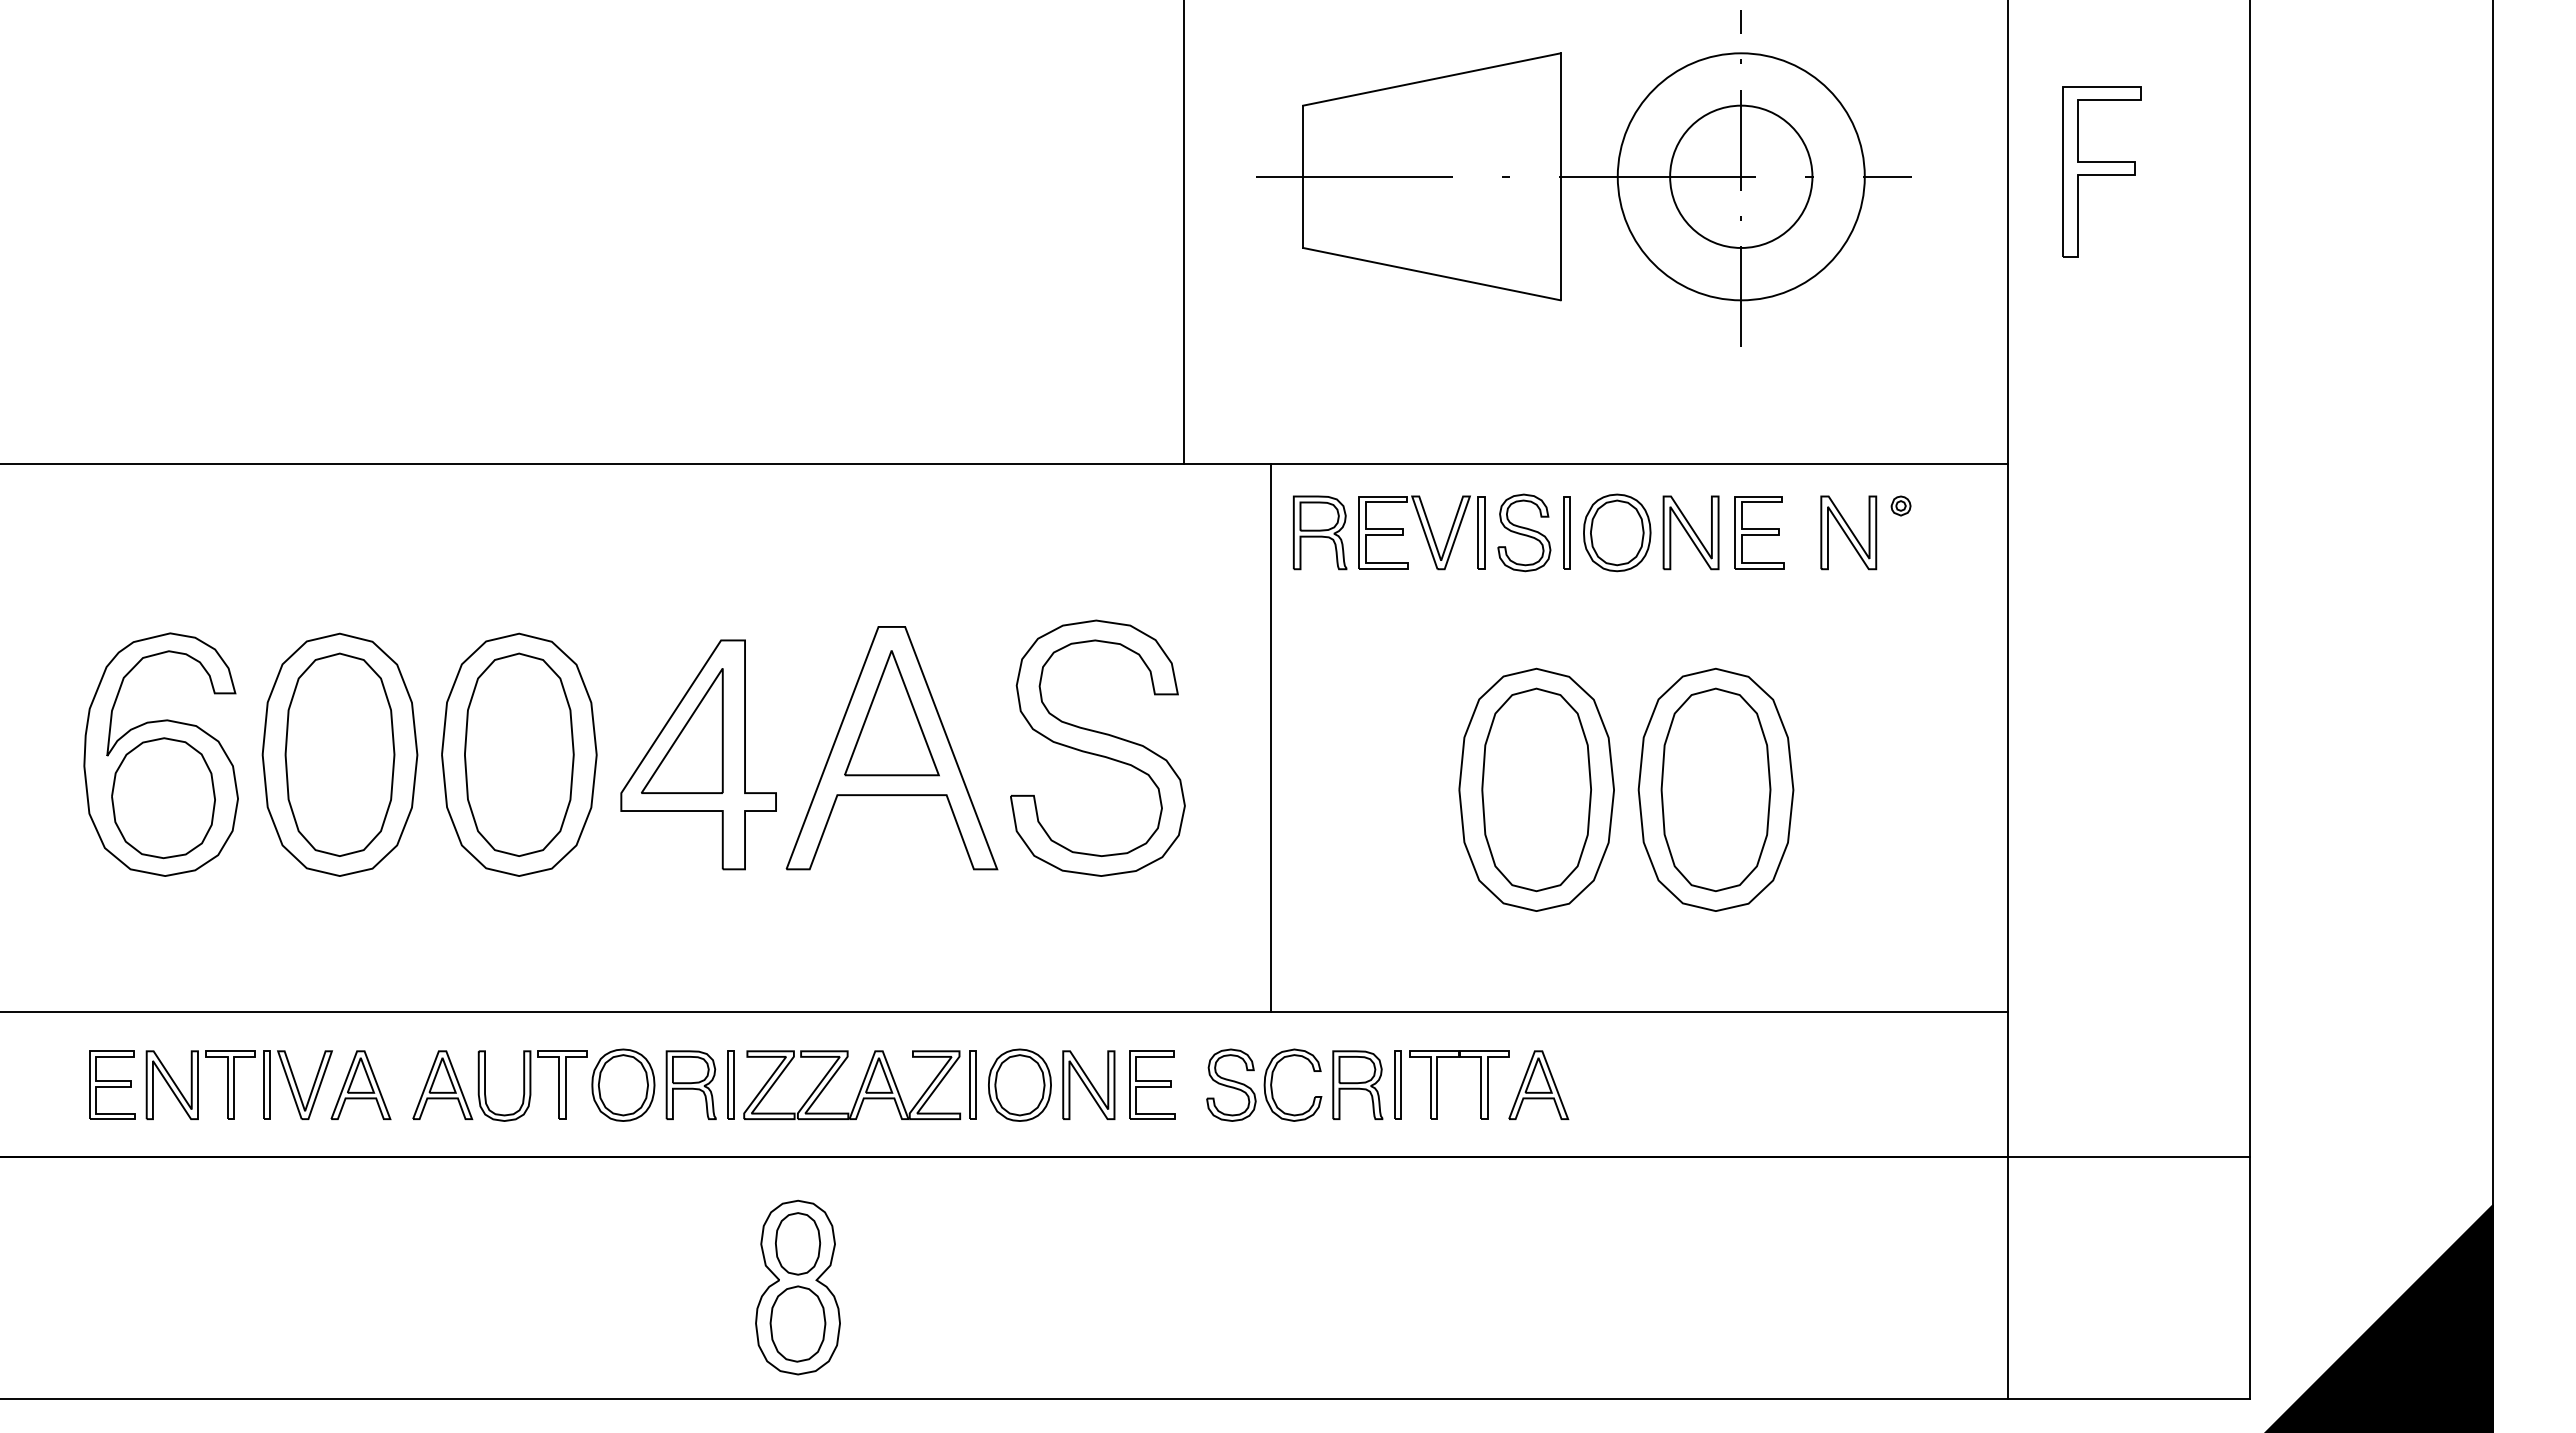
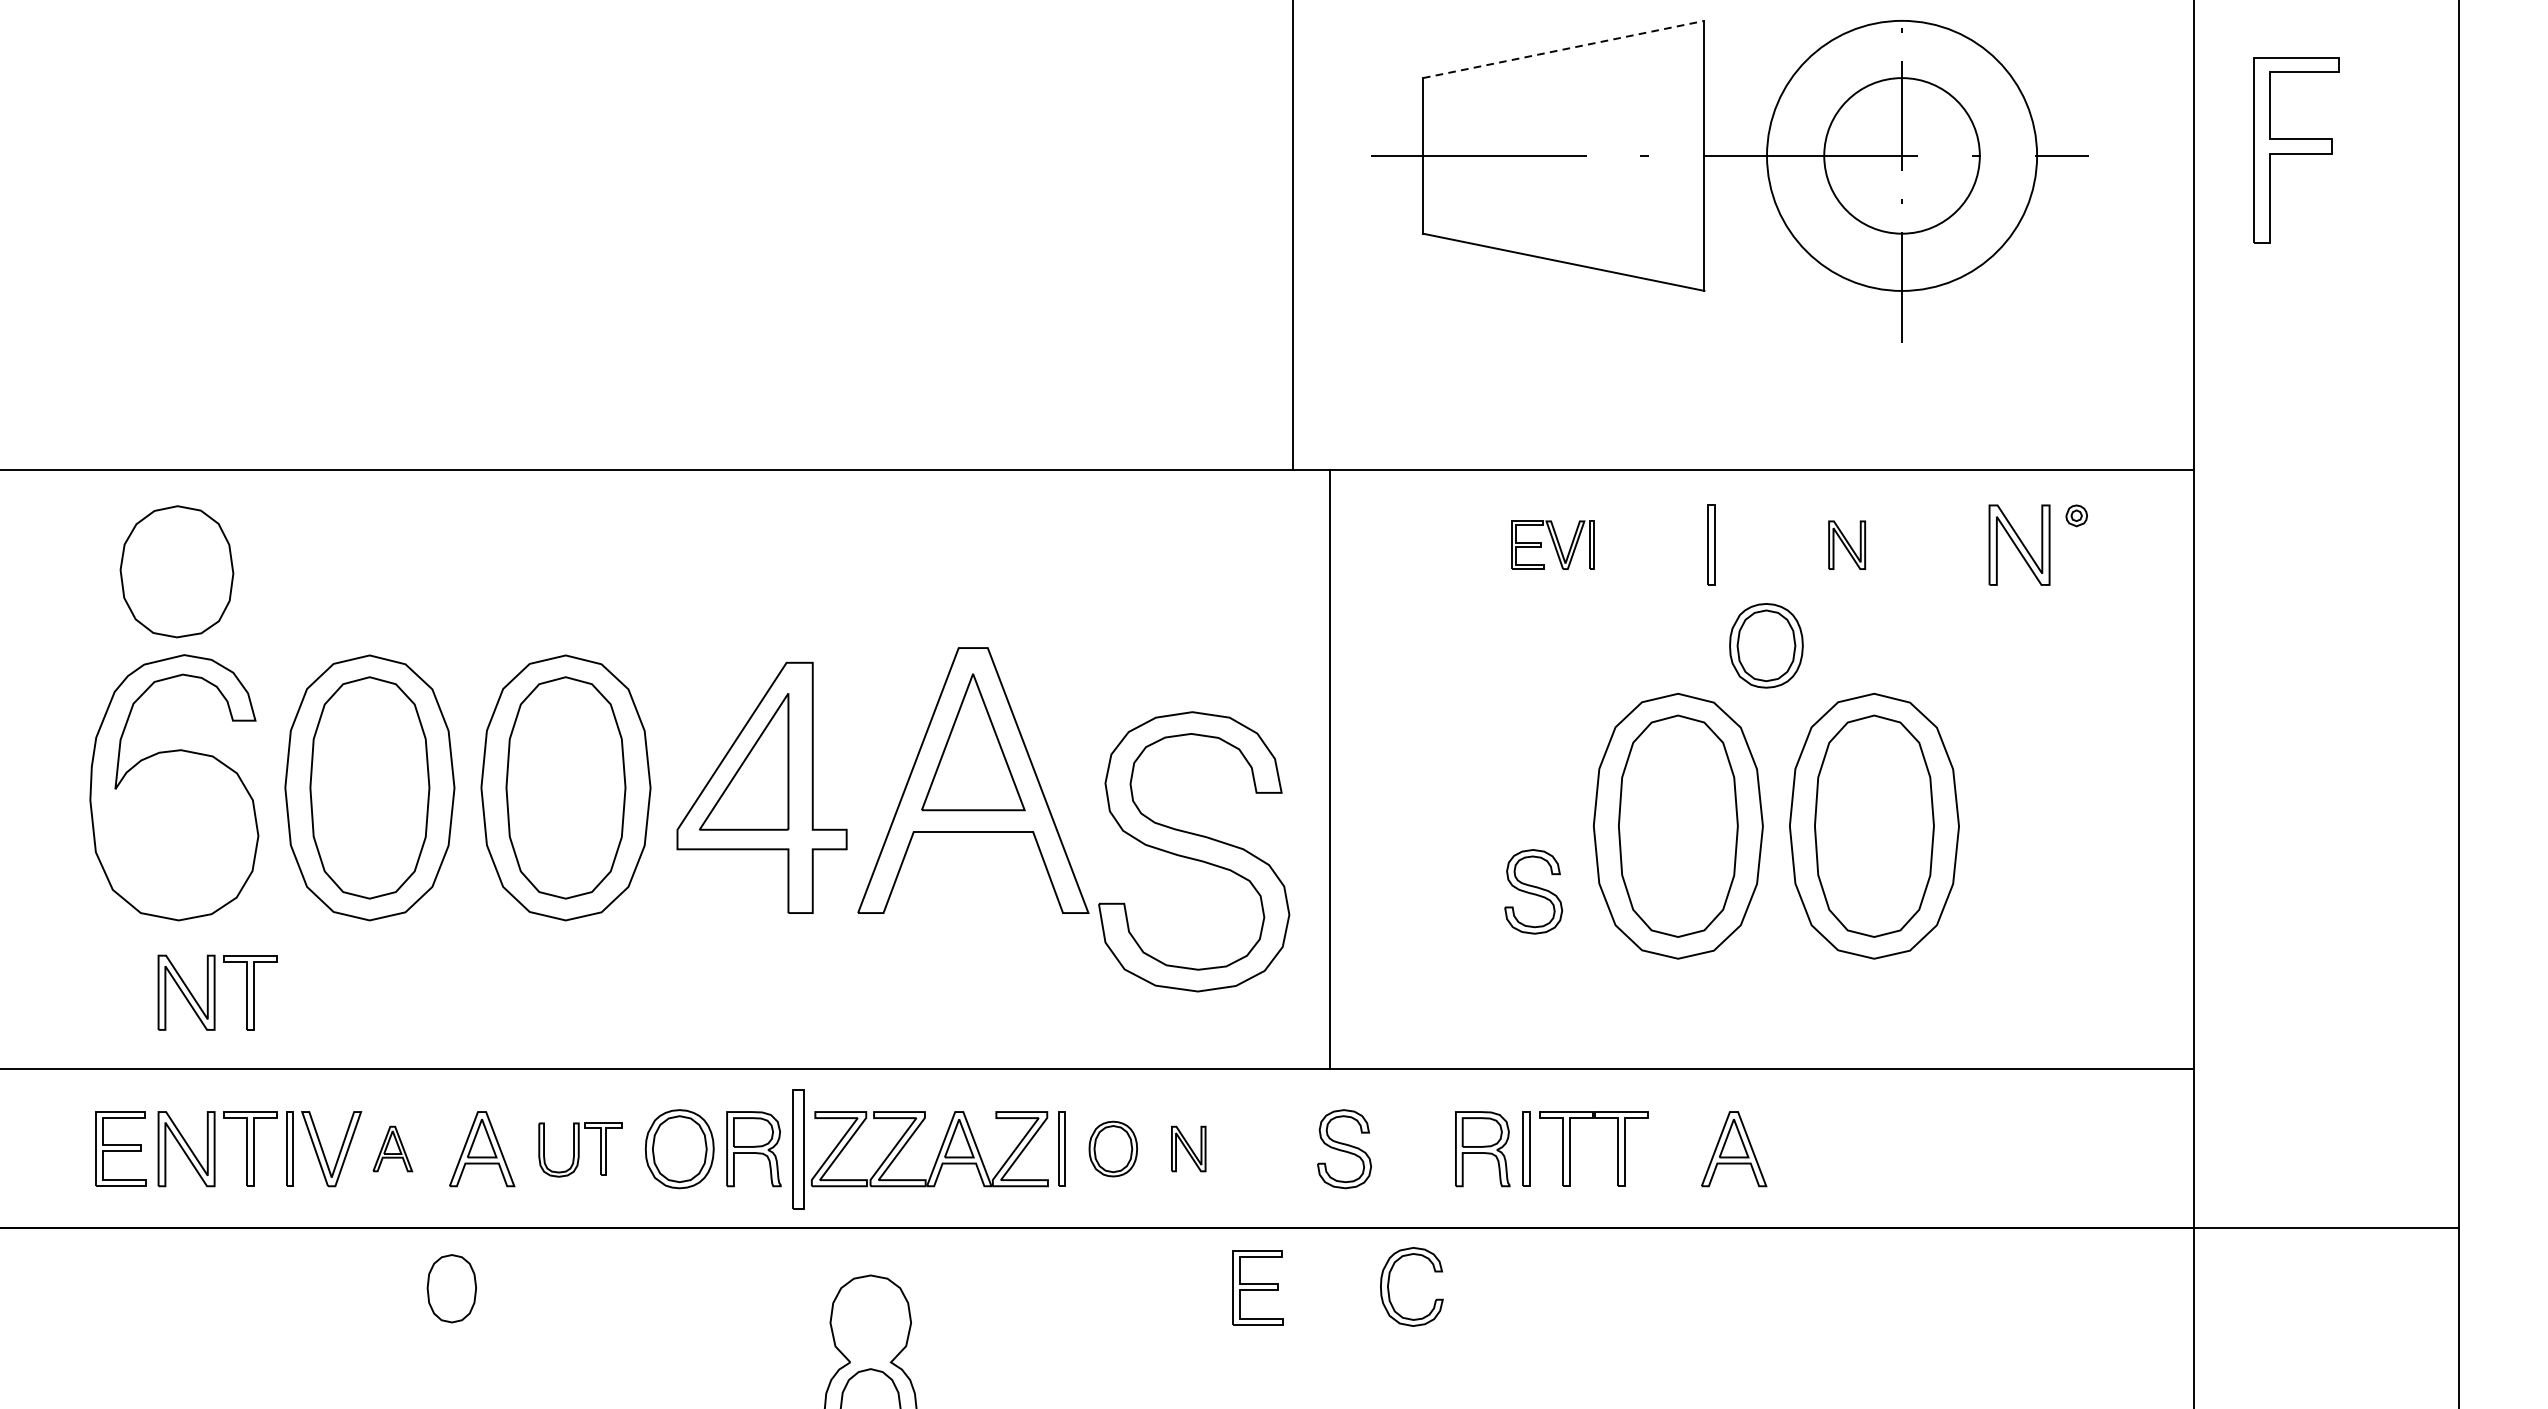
line: (1432, 79) -> (1564, 49), solid -> dashed
part: (1319, 532) -> (1440, 544), removed
part: (1421, 532) -> (1552, 544), size x0.6
part: (1524, 532) -> (1533, 891), moved
part: (1617, 532) -> (1766, 645), moved
part: (1690, 532) -> (1846, 544), size x0.6
part: (1759, 532) -> (1921, 544), removed
line: (1271, 737) -> (1330, 768), moved
part: (1097, 747) -> (1193, 850), moved
part: (163, 798) -> (176, 572), moved
part: (200, 941) -> (217, 991), added
part: (1272, 1083) -> (1389, 1285), moved
part: (360, 1084) -> (392, 1148), size x0.6
part: (730, 1084) -> (796, 1148), size x1.6
part: (1019, 1084) -> (1112, 1148), size x0.7
part: (1088, 1084) -> (1188, 1148), size x0.6
part: (1152, 1084) -> (1258, 1287), moved
part: (1538, 1084) -> (1733, 1148), moved
part: (532, 1085) -> (580, 1149), size x0.7
part: (798, 1243) -> (452, 1288), moved

